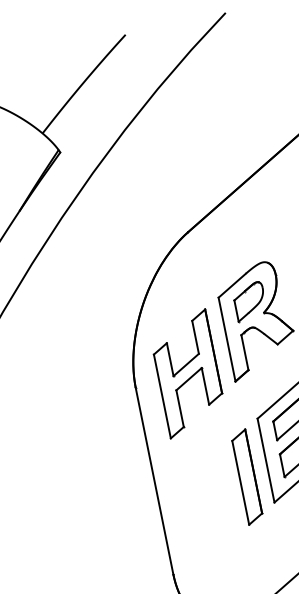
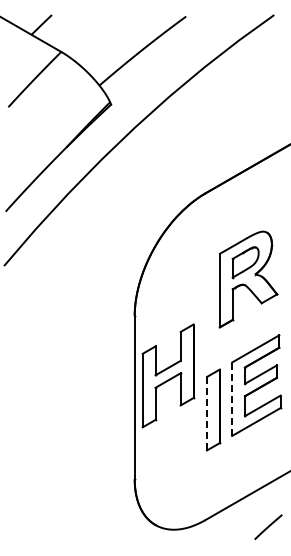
part: (188, 373) -> (168, 375), moved
line: (266, 460) -> (232, 399), solid -> dashed
line: (241, 482) -> (207, 413), solid -> dashed

